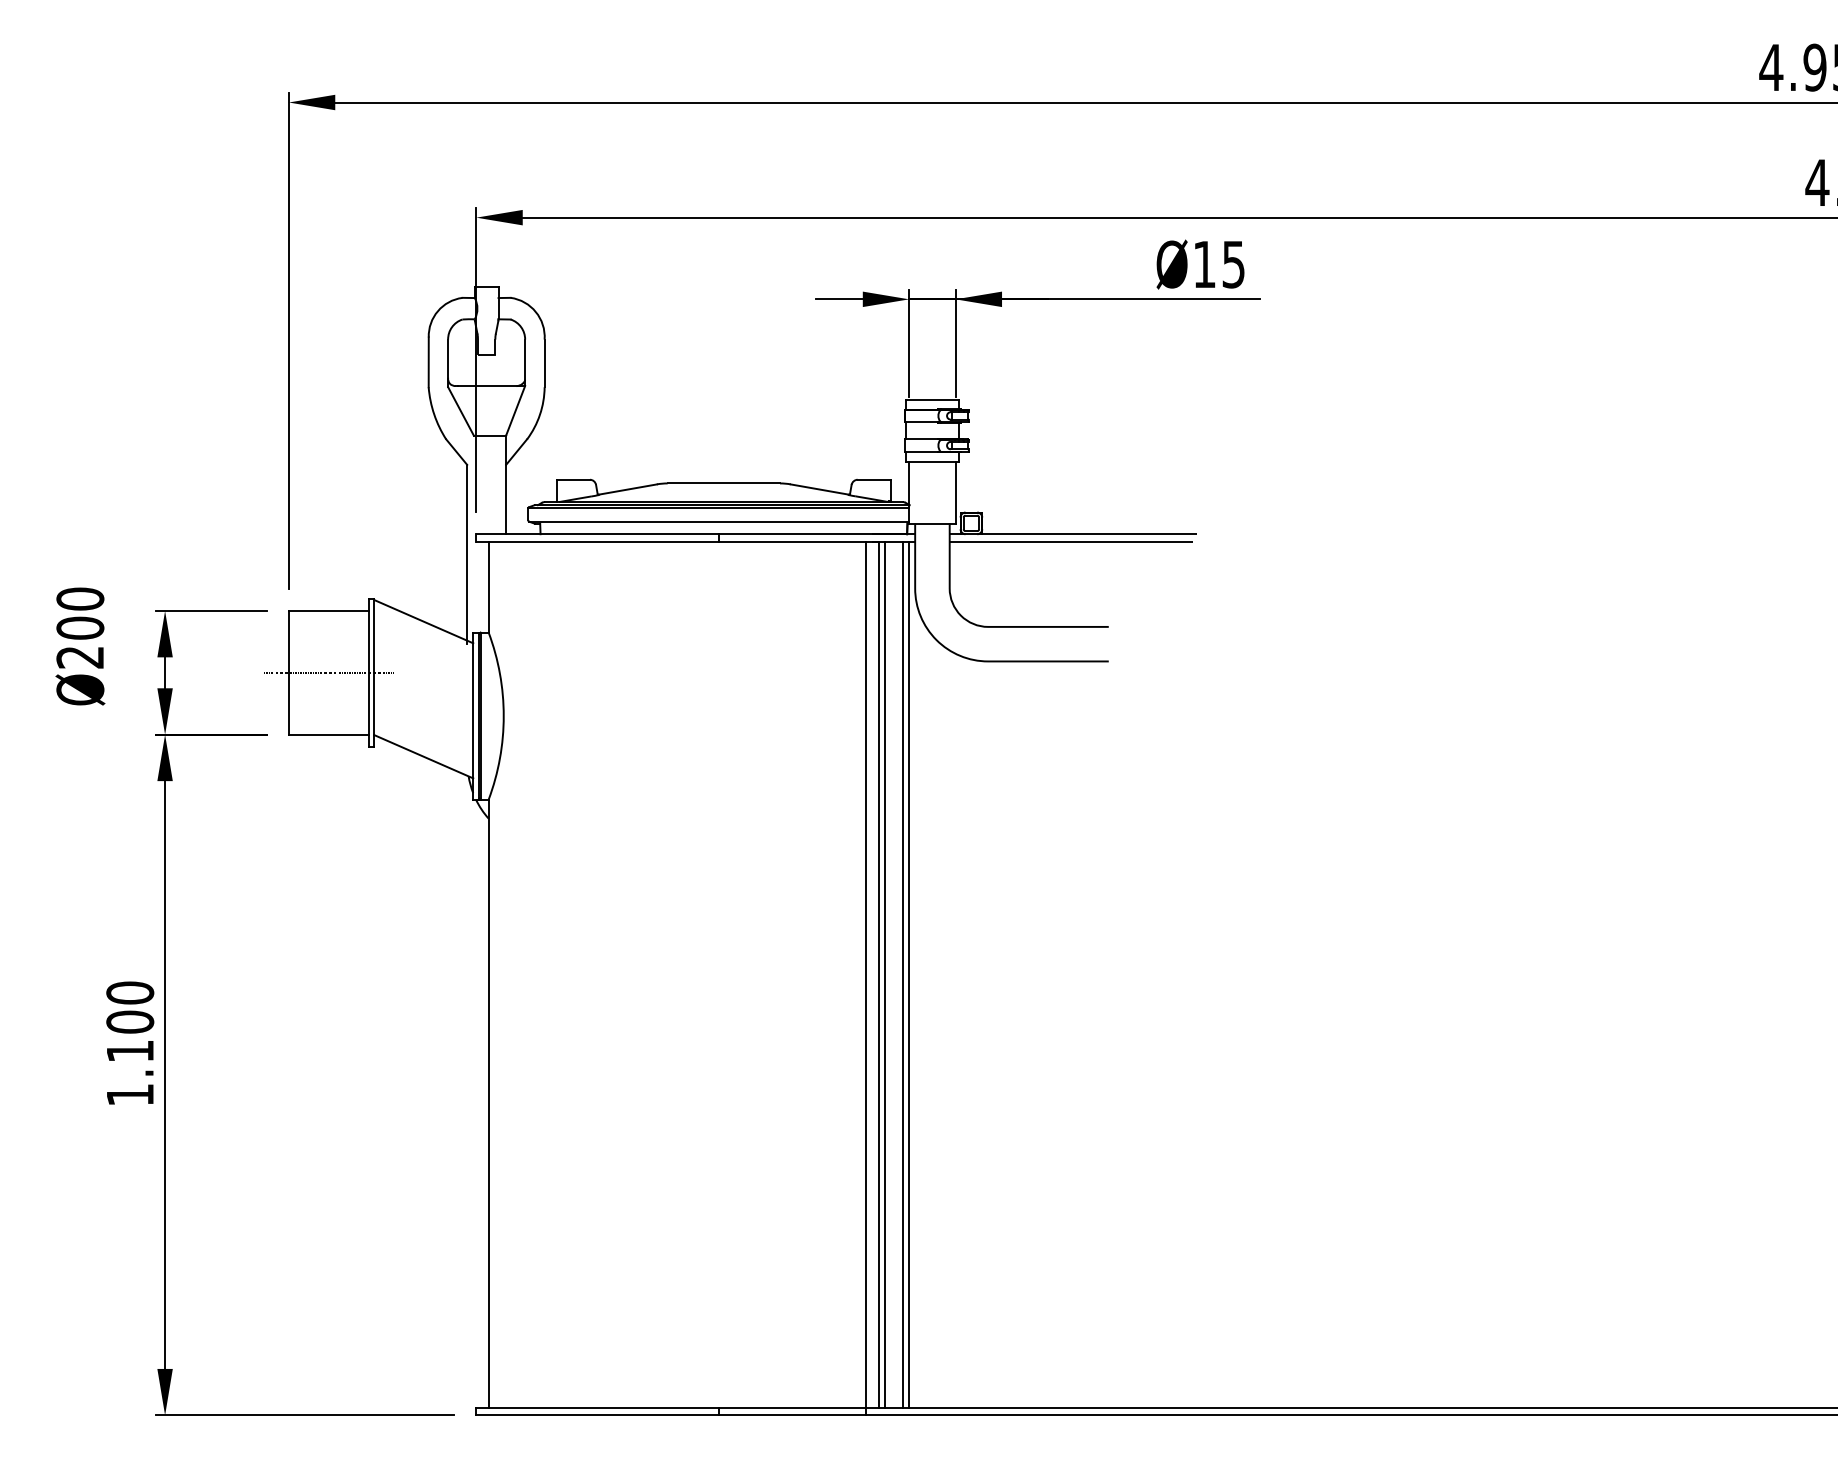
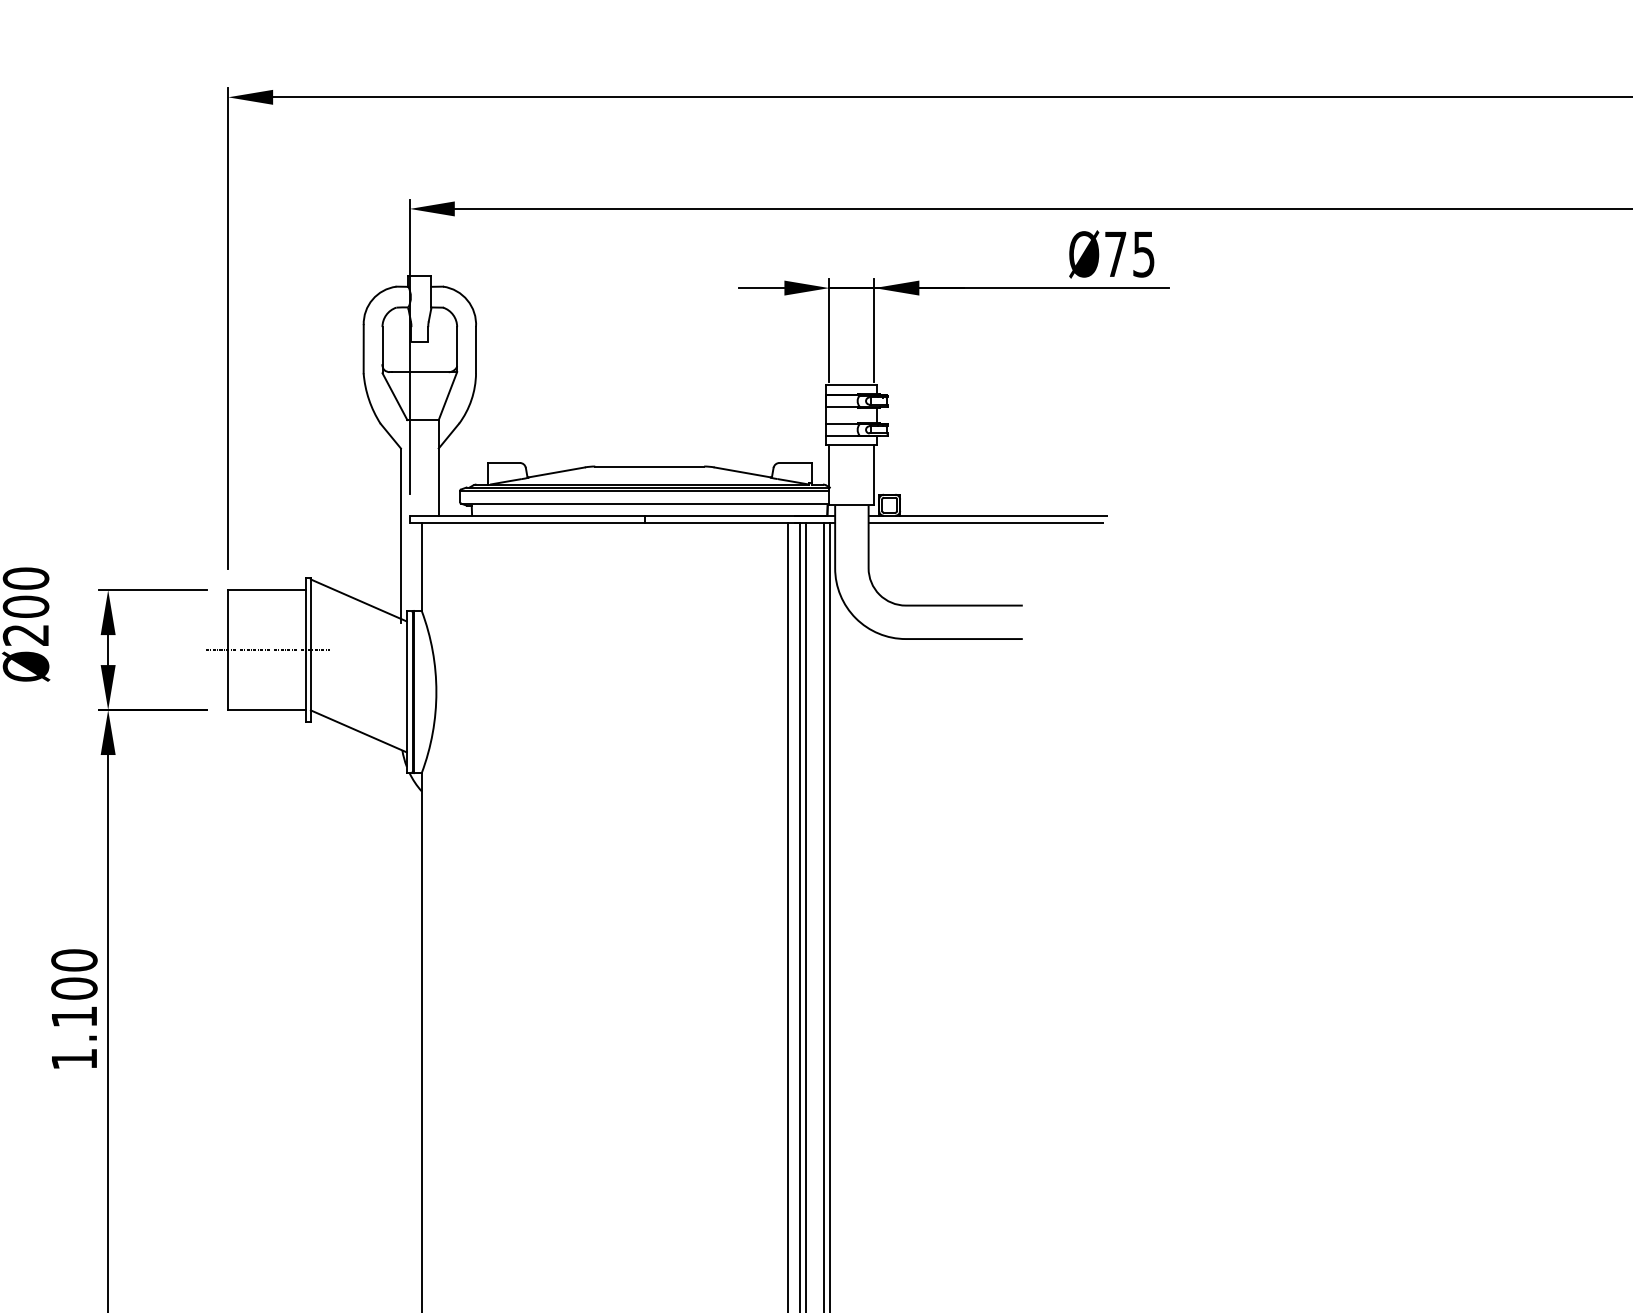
text: (1204, 264) -> (1115, 254), Ø15 -> Ø75

